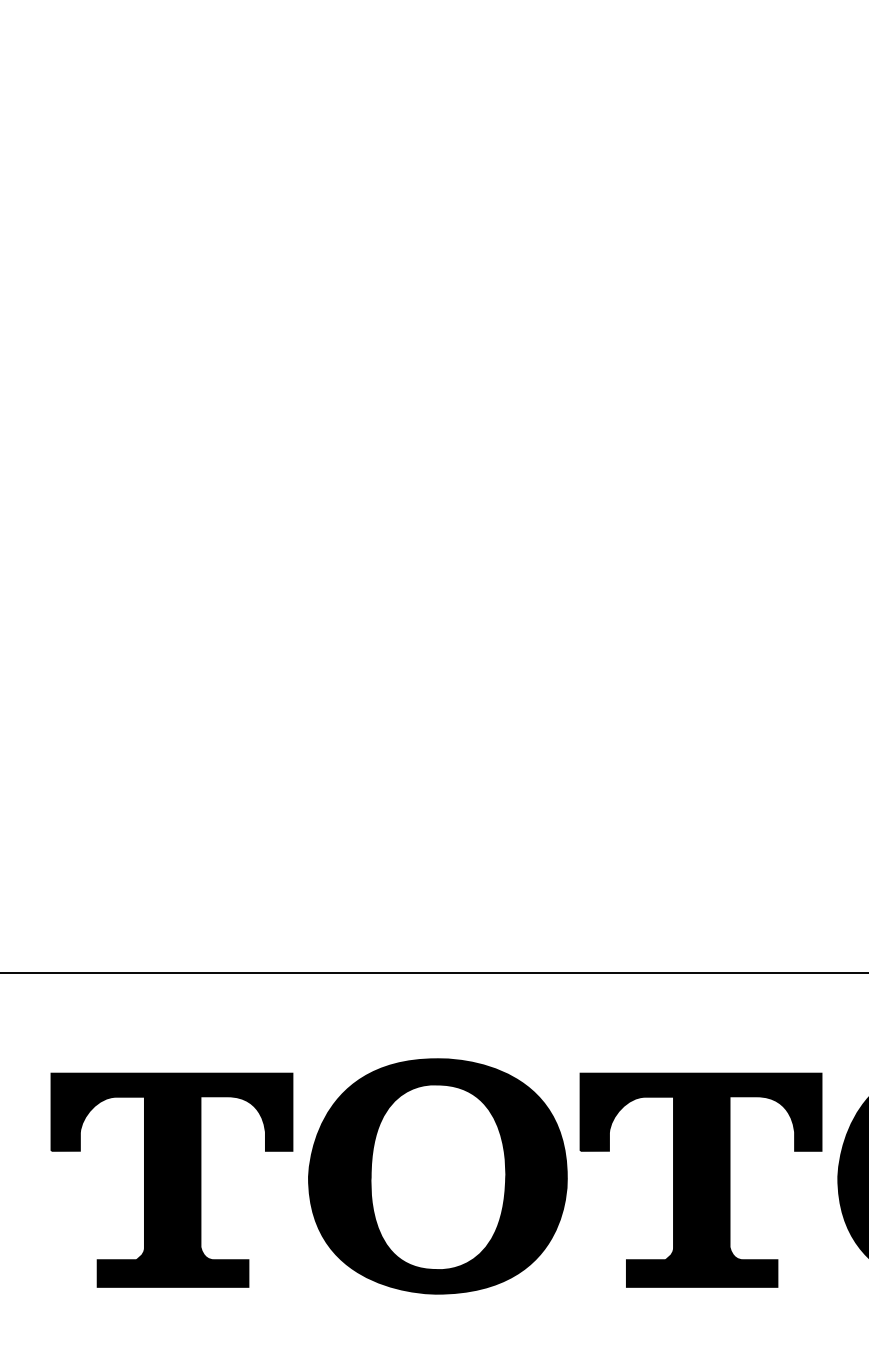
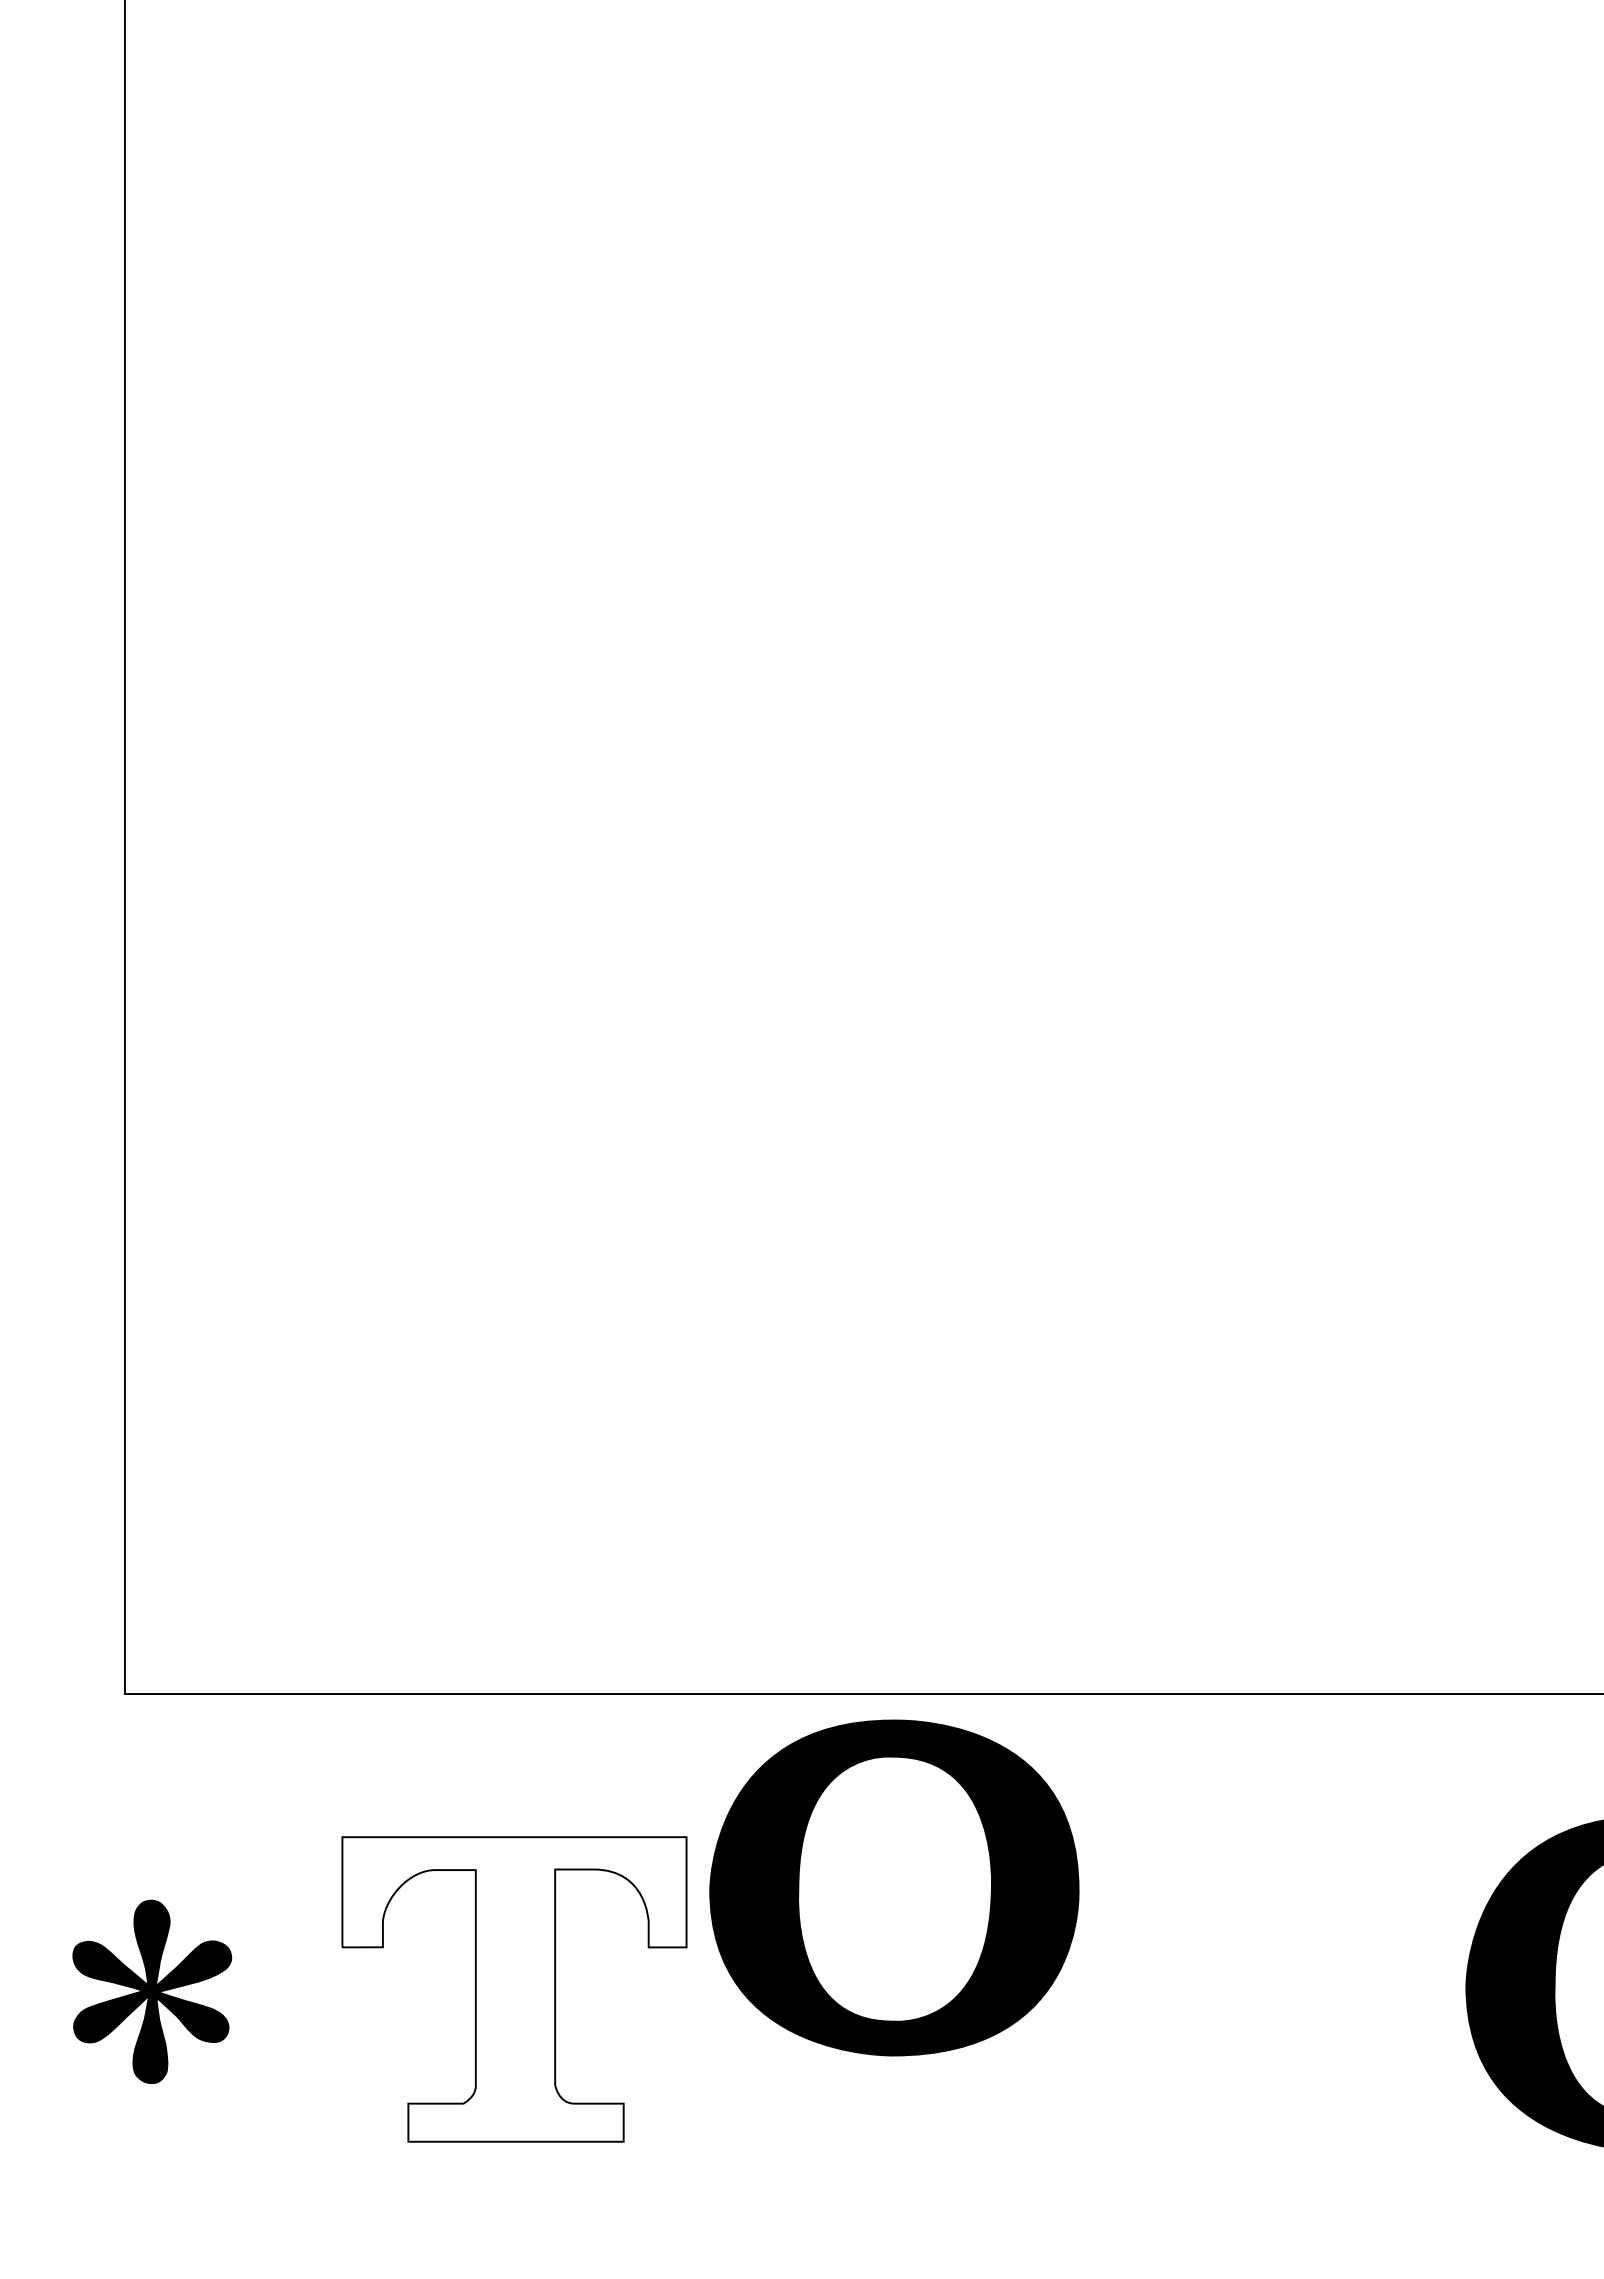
part: (437, 1176) -> (894, 1887), moved
fill: (171, 1180) -> (514, 1989), removed
part: (701, 1180) -> (1270, 1989), removed

